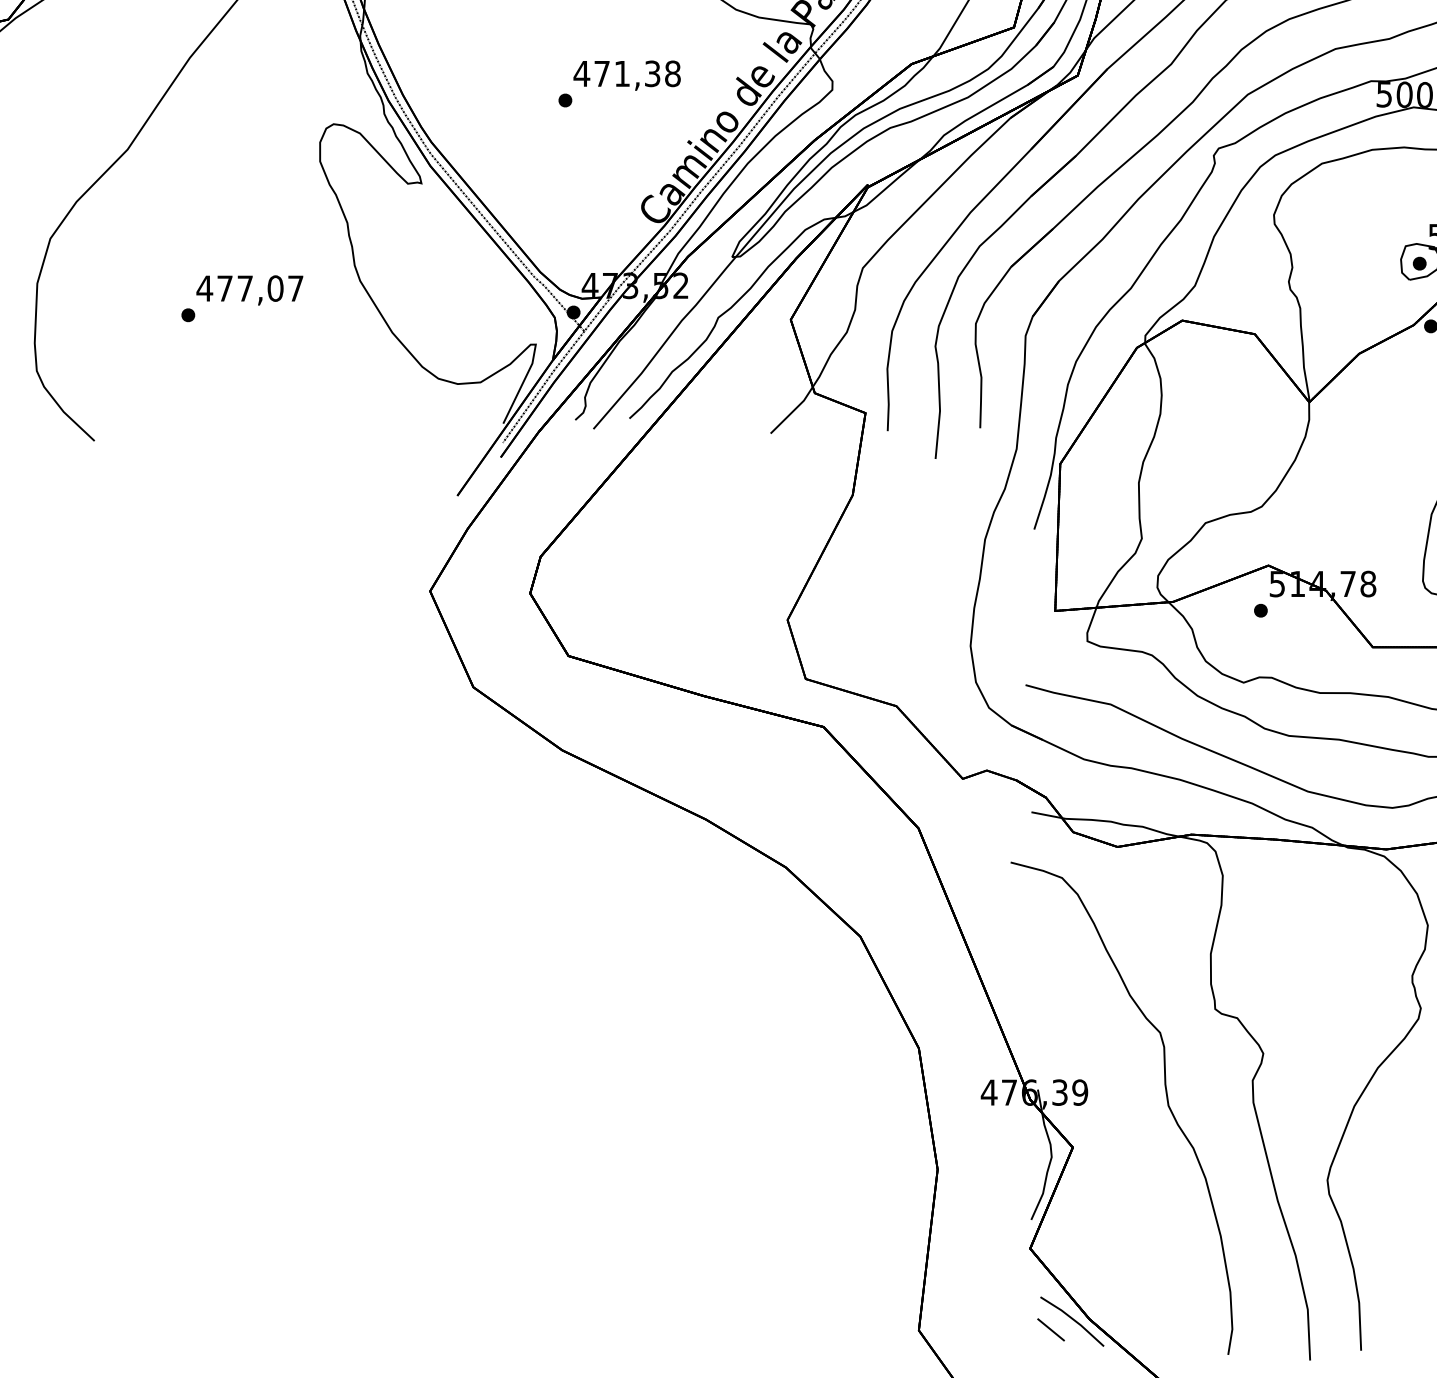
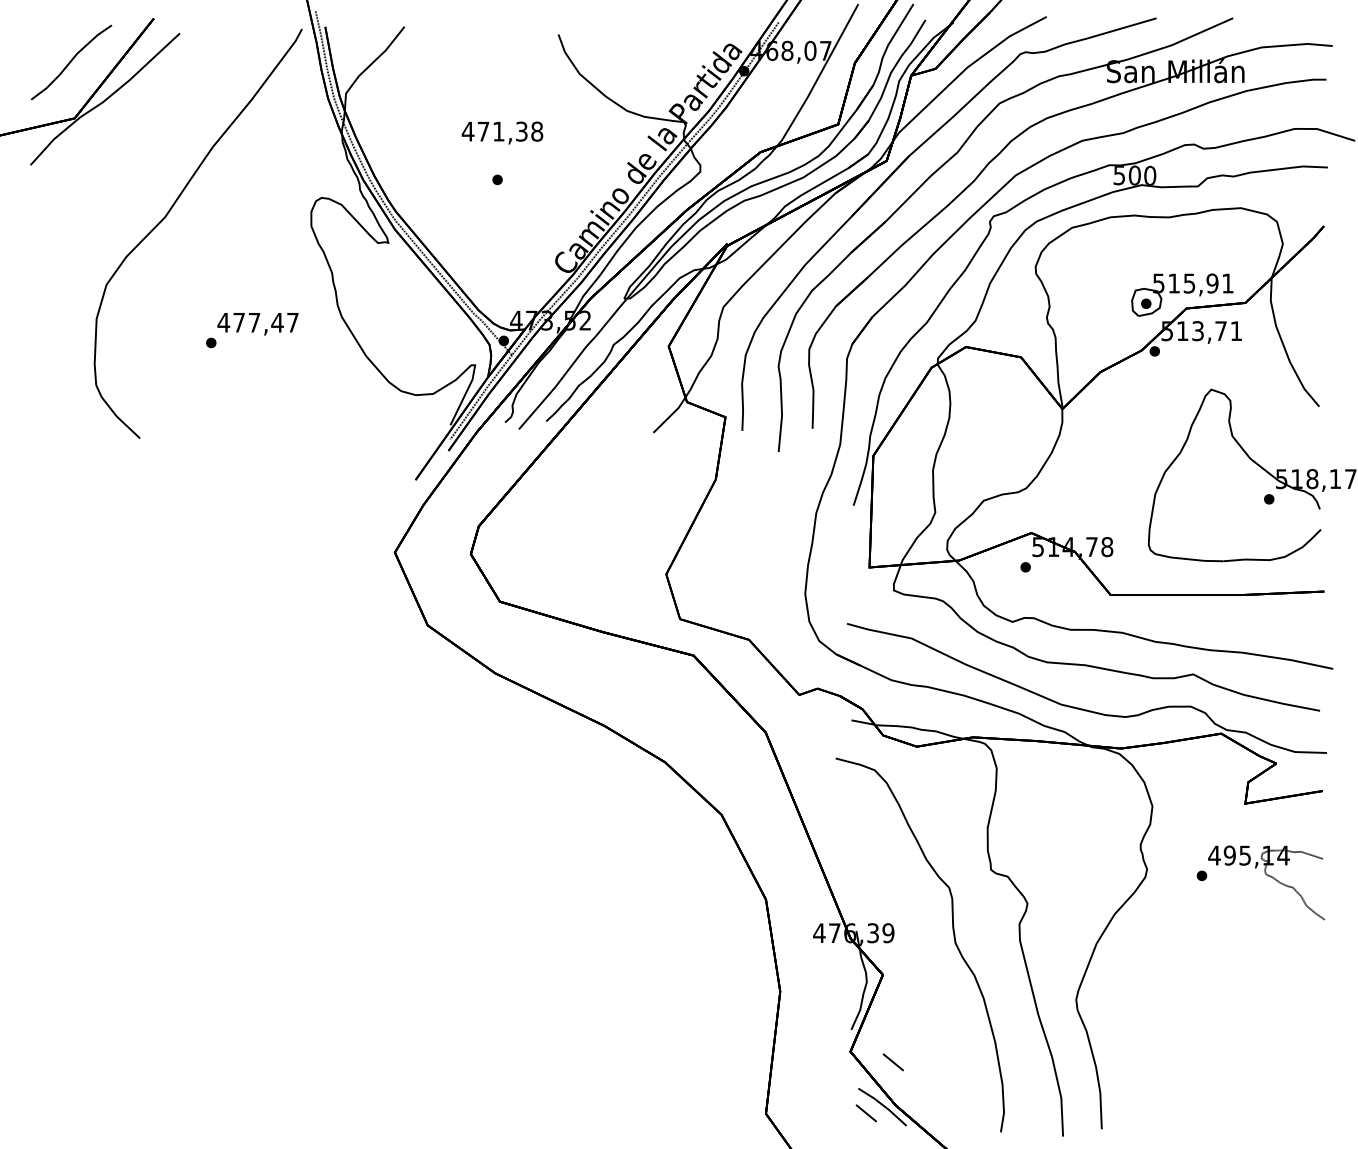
text: (627, 74) -> (502, 132), moved
text: (275, 288) -> (277, 322), 477,07 -> 477,47
line: (1085, 1262) -> (892, 1062), added

